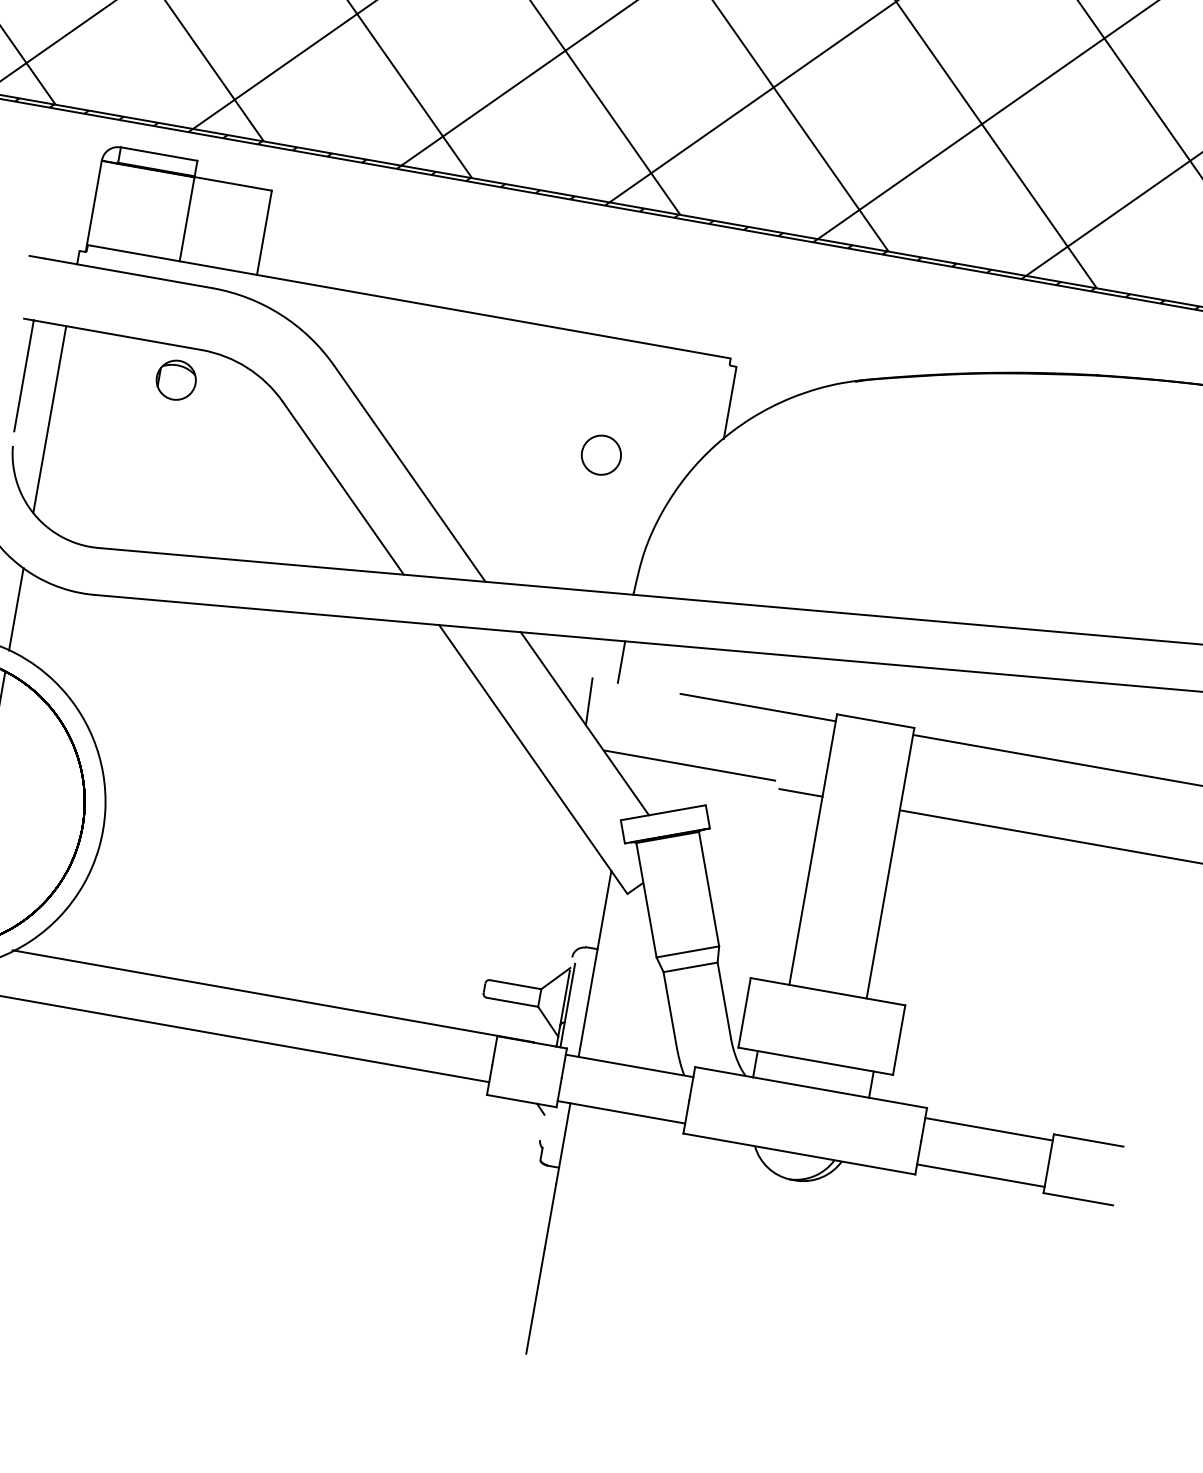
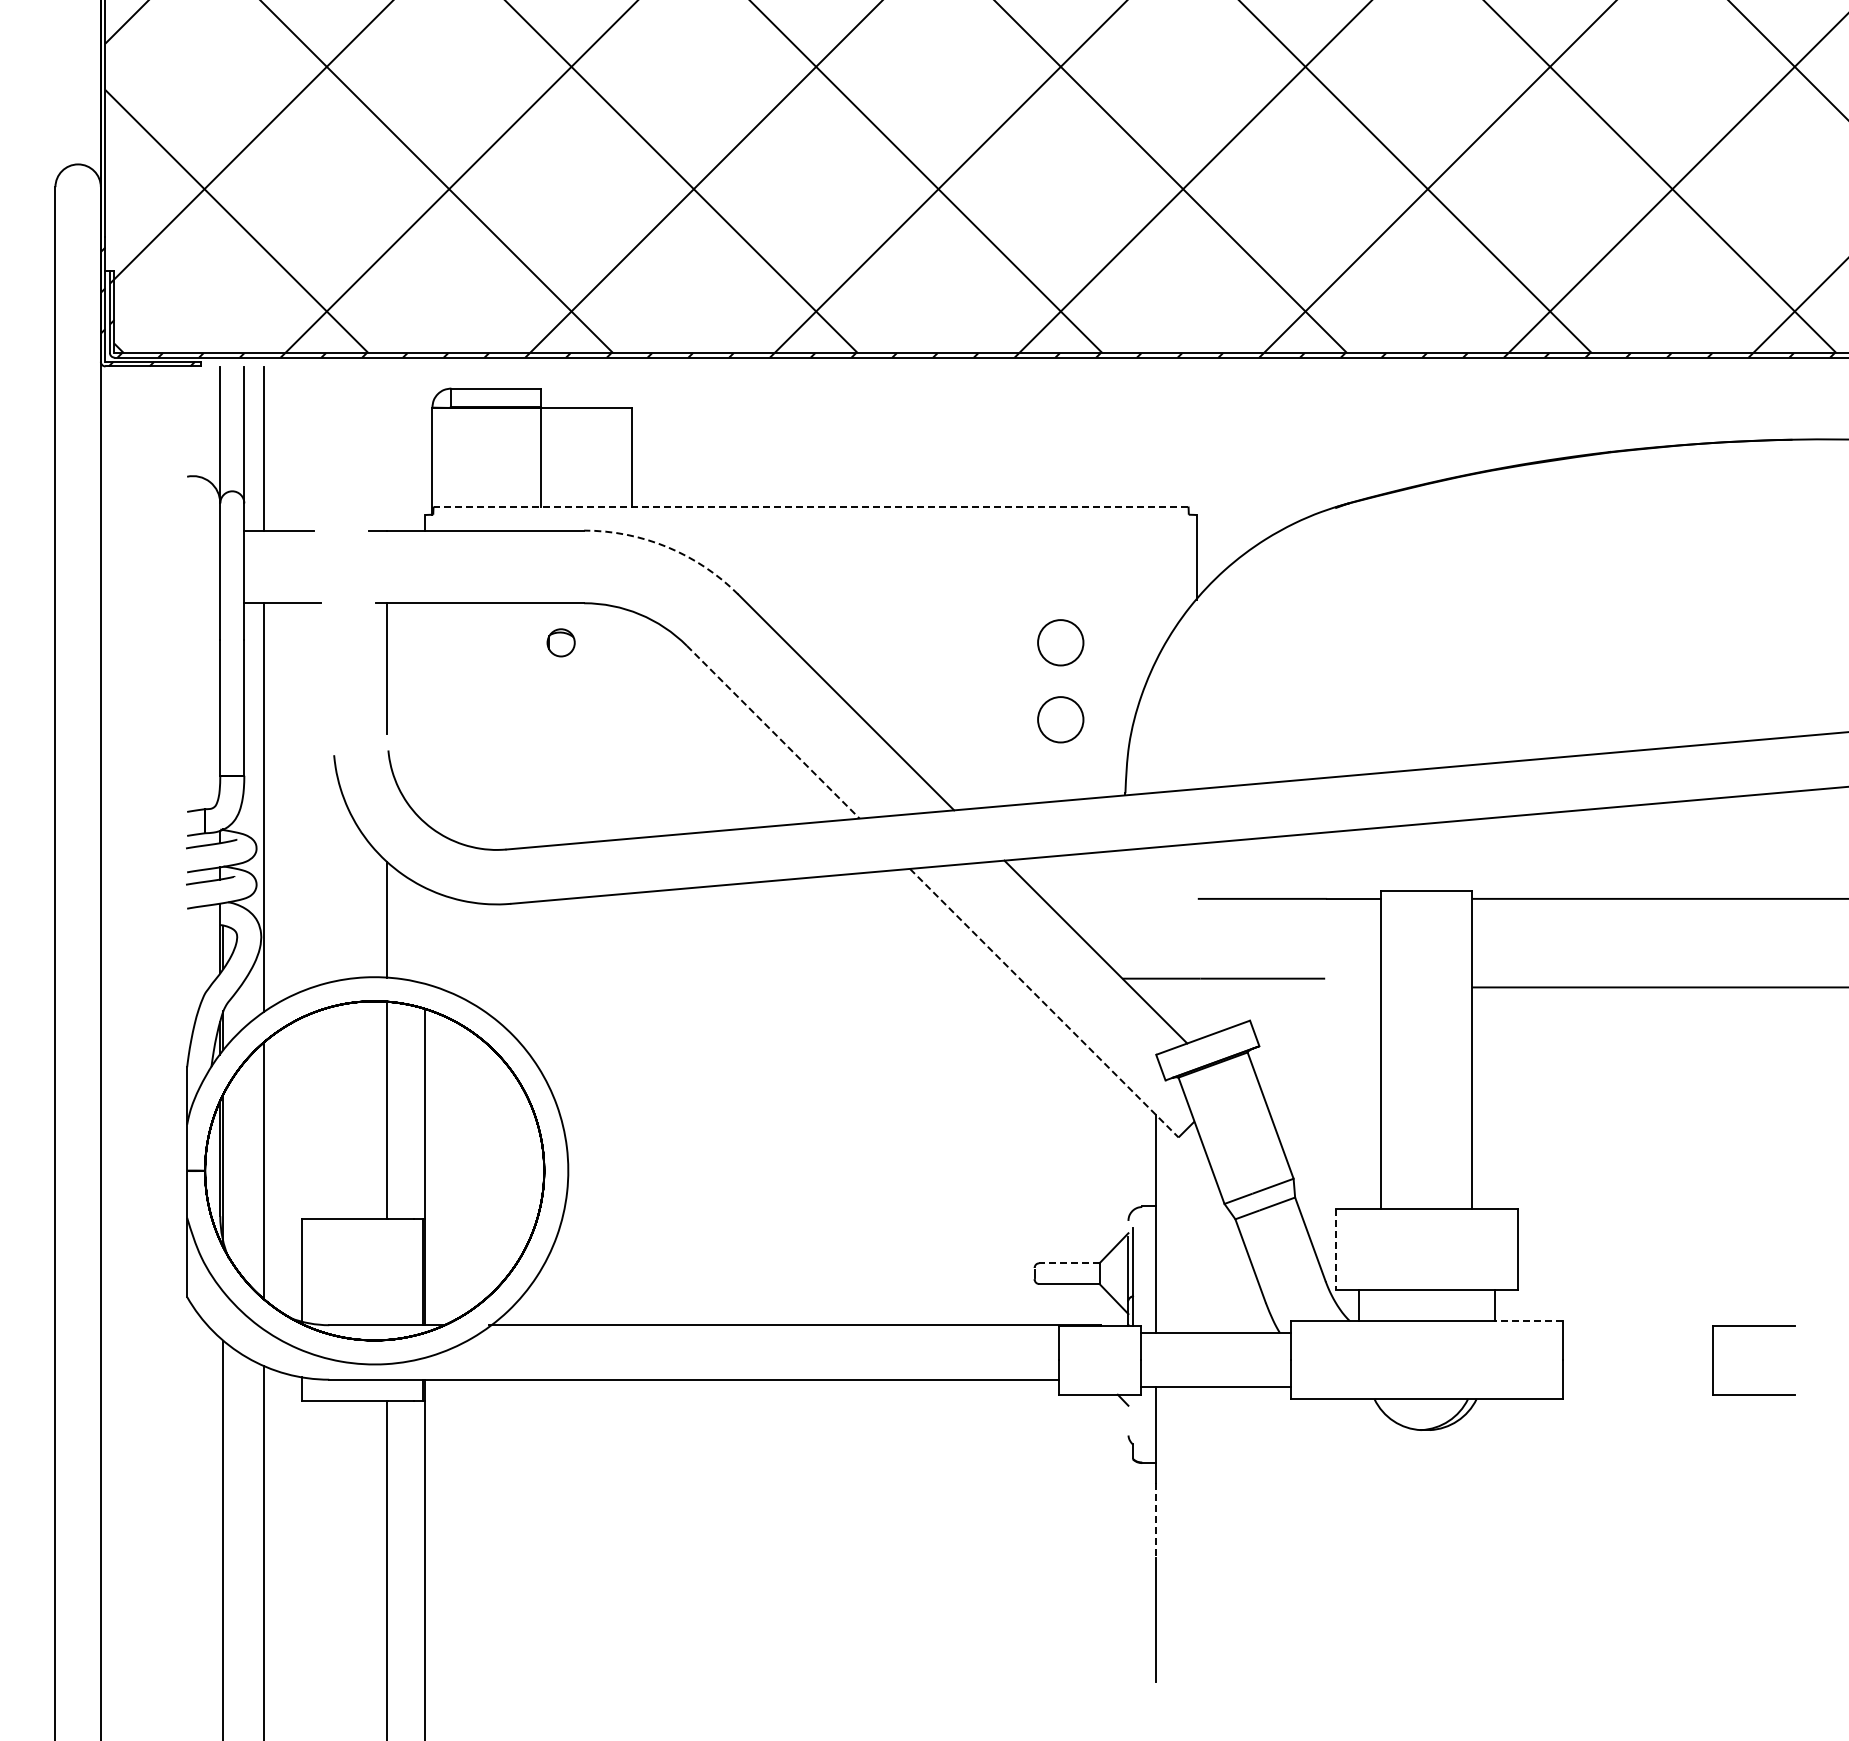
line: (408, 301) -> (810, 506), solid -> dashed
arc: (280, 315) -> (667, 547), solid -> dashed
part: (175, 379) -> (560, 642), size x0.6
line: (50, 419) -> (425, 712), removed
line: (343, 488) -> (773, 732), solid -> dashed
circle: (589, 520) -> (1060, 719), added
line: (16, 609) -> (425, 935), removed
line: (621, 662) -> (1125, 874), removed
line: (589, 701) -> (1096, 925), removed
line: (533, 759) -> (1044, 1003), solid -> dashed
line: (800, 792) -> (1355, 987), removed
line: (514, 984) -> (1068, 1263), solid -> dashed
line: (744, 1012) -> (1335, 1249), solid -> dashed
line: (897, 1103) -> (1528, 1321), solid -> dashed
line: (988, 1128) -> (1637, 1332), removed
line: (980, 1175) -> (1637, 1387), removed
line: (550, 1216) -> (1155, 1520), solid -> dashed

